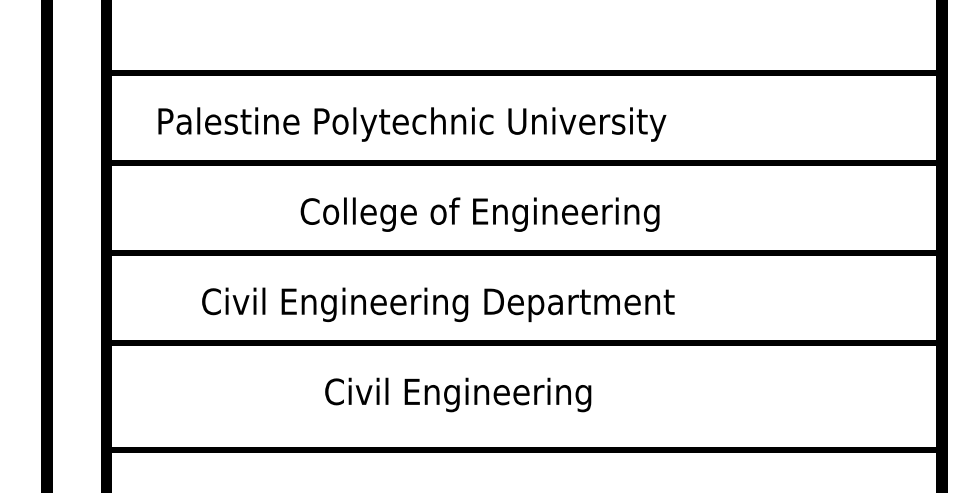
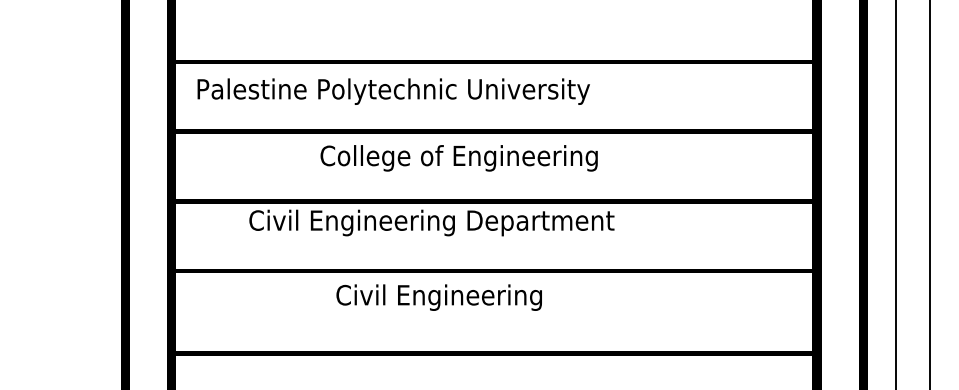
text: (411, 124) -> (393, 91), moved
text: (479, 214) -> (458, 158), moved
text: (437, 304) -> (431, 222), moved
text: (457, 394) -> (438, 297), moved

